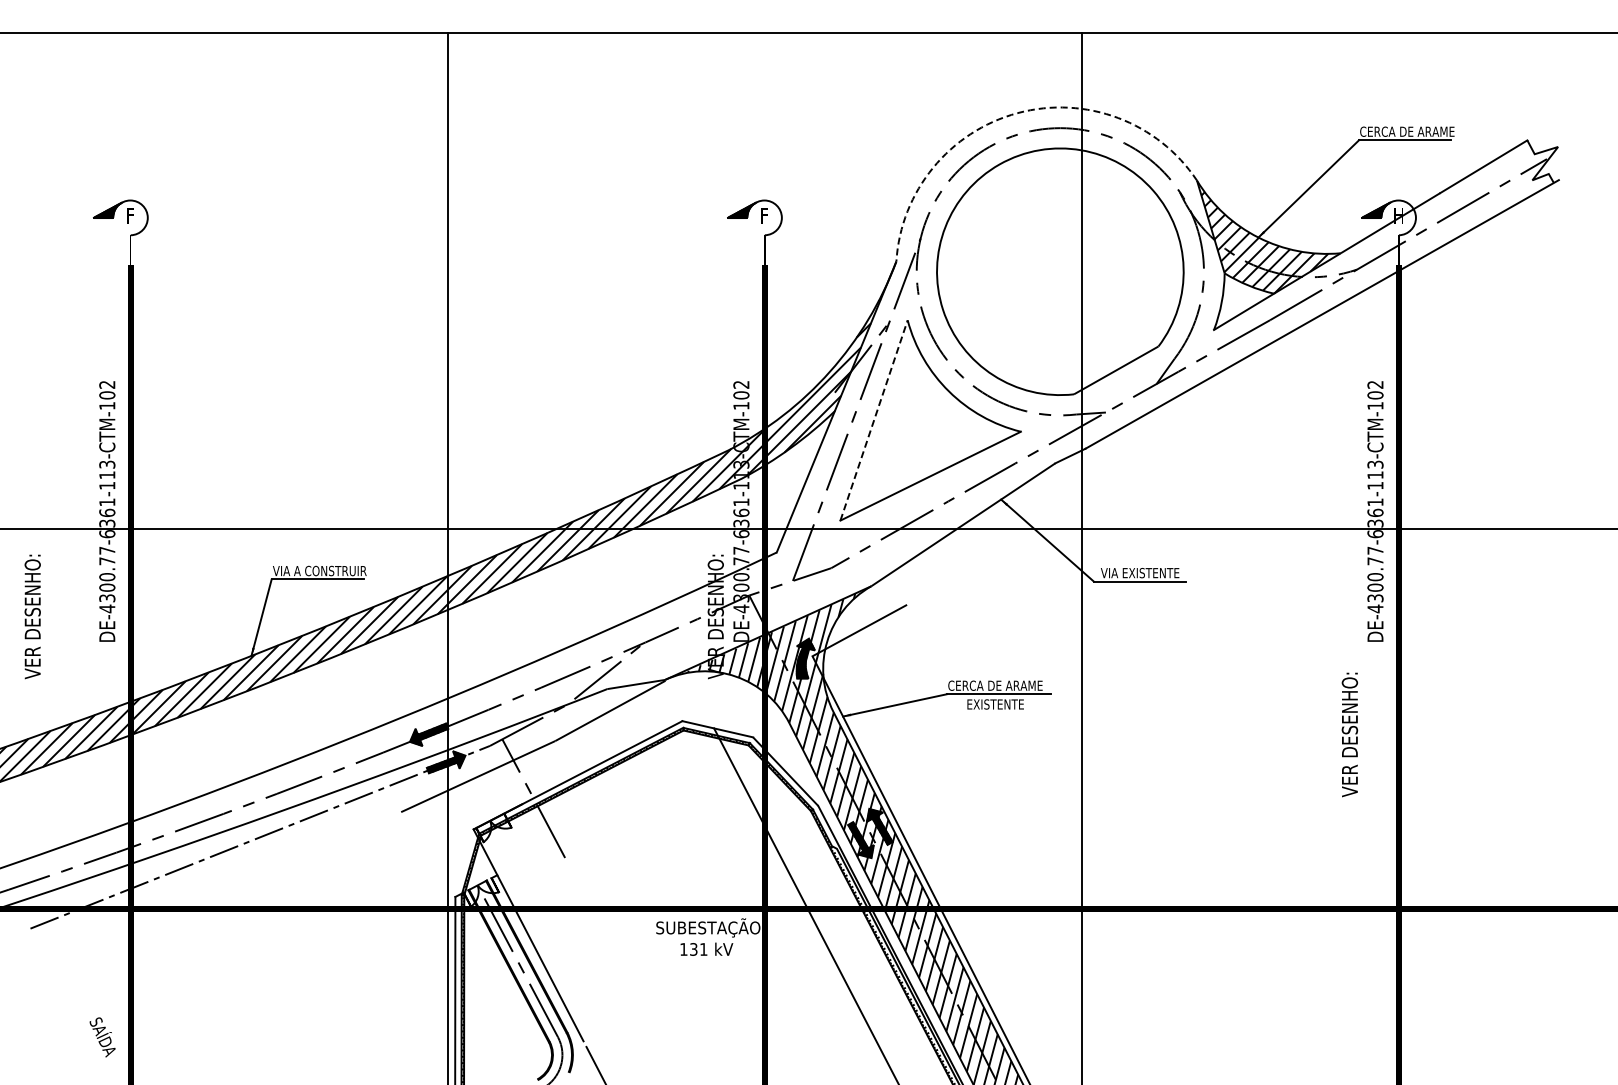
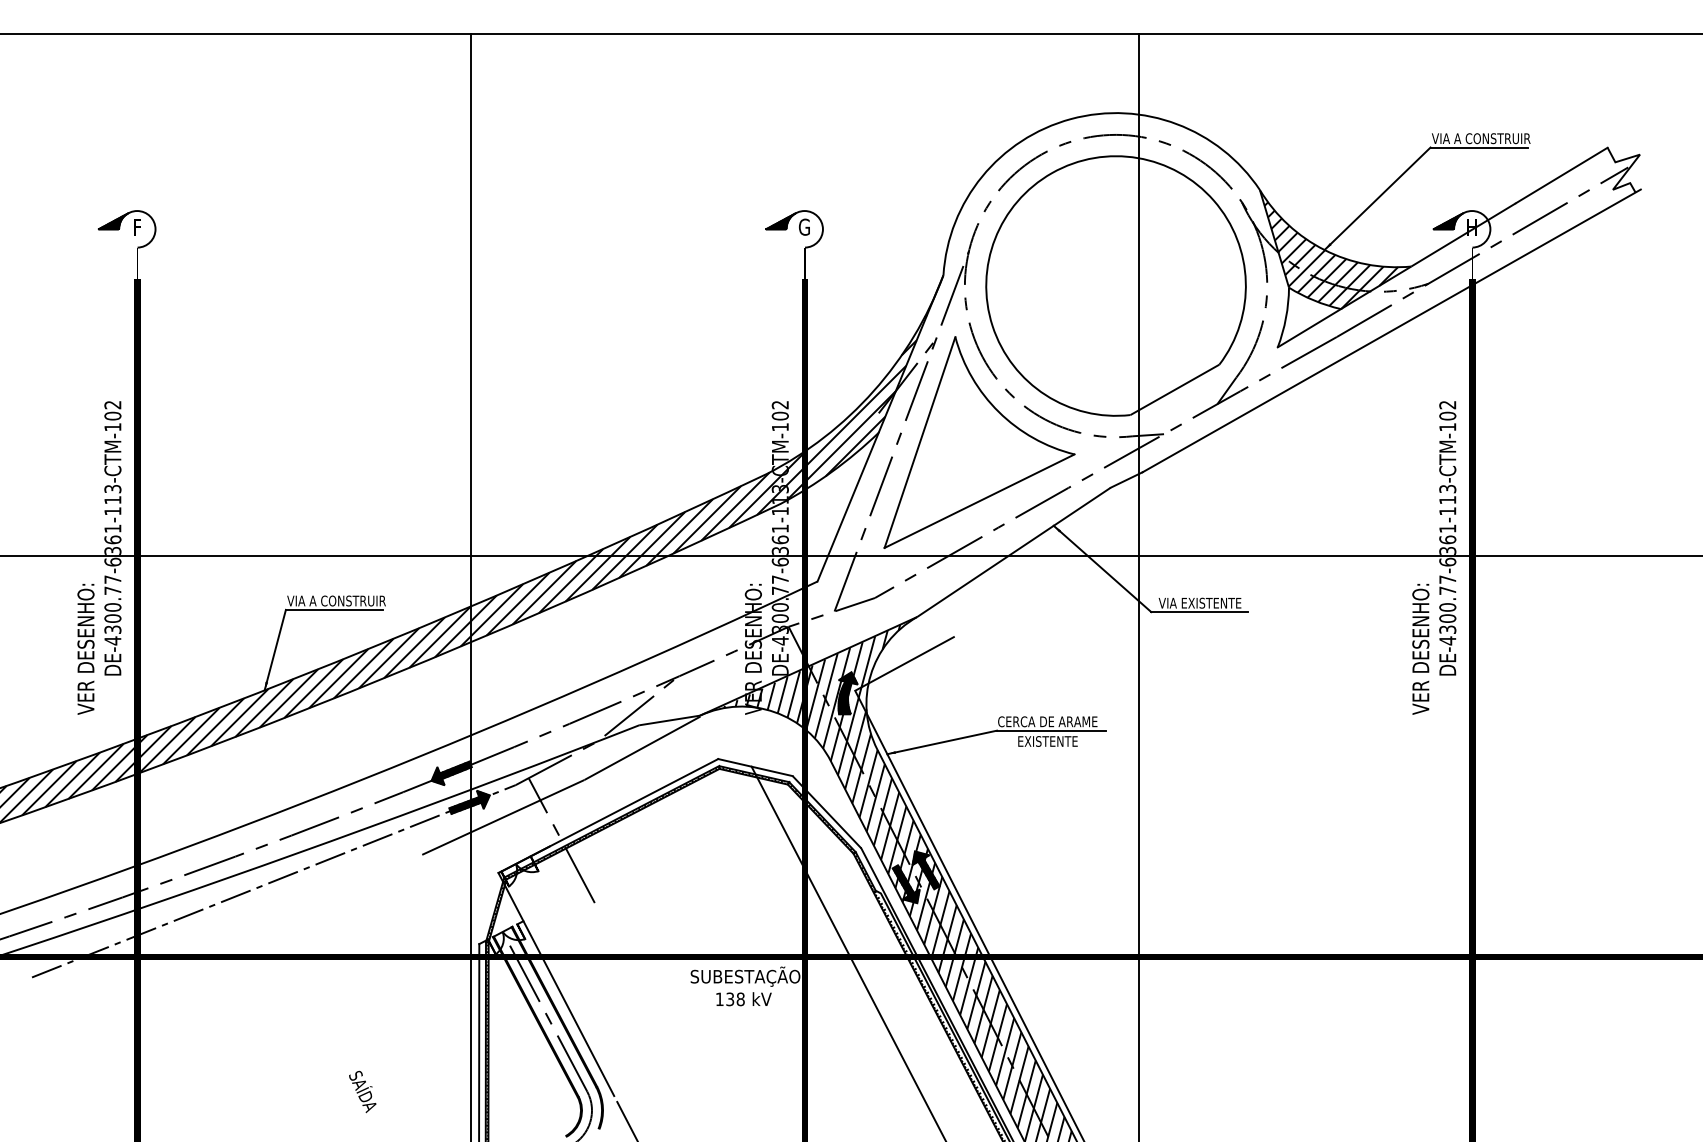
arc: (1017, 113) -> (1070, 119), dashed -> solid
text: (1407, 131) -> (1481, 138), CERCA DE ARAME -> VIA A CONSTRUIR
text: (764, 215) -> (804, 226), F -> G
line: (874, 420) -> (920, 442), dashed -> solid
text: (32, 616) -> (85, 648), moved
text: (1349, 734) -> (1420, 648), moved
text: (703, 949) -> (740, 999), 131 -> 138
text: (102, 1037) -> (362, 1092), moved

